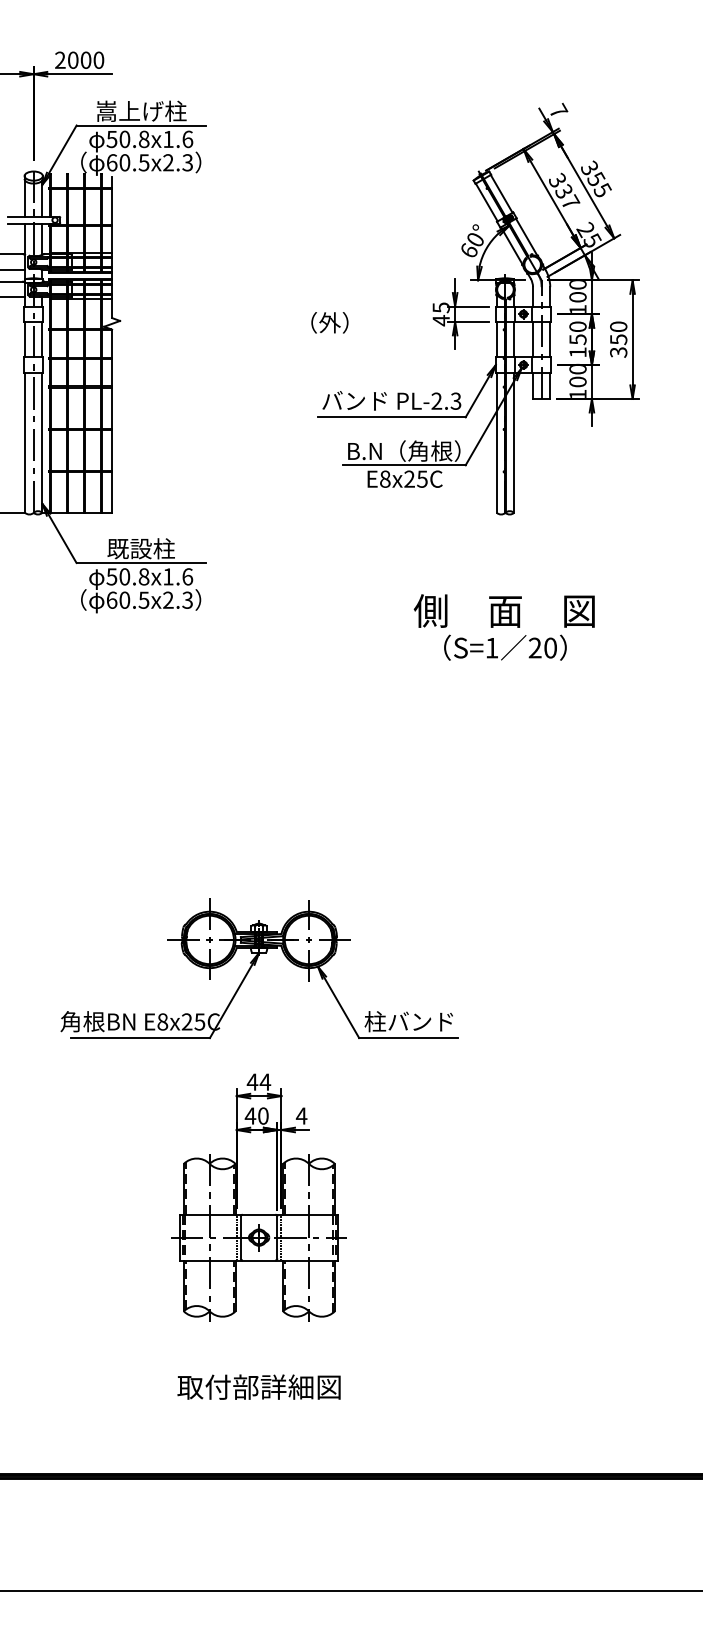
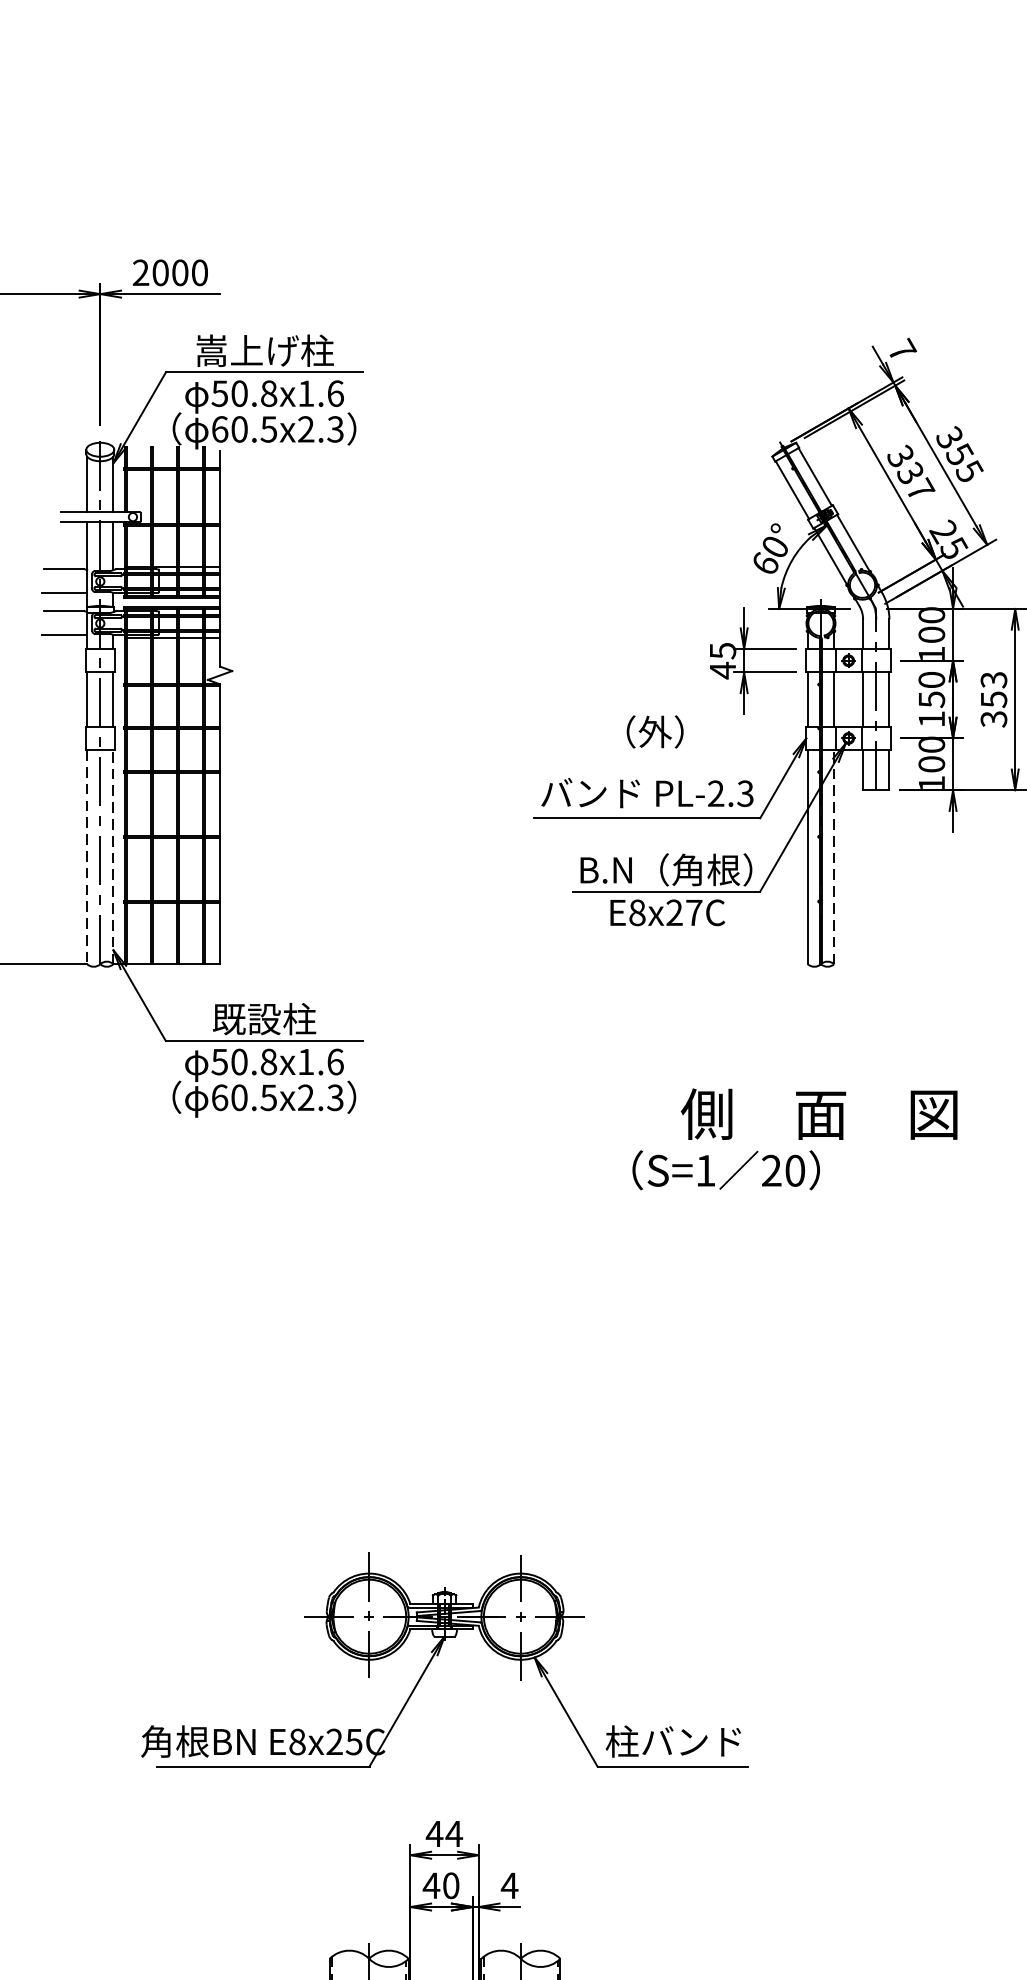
text: (329, 322) -> (654, 731), moved
text: (618, 326) -> (993, 679), 350 -> 353
line: (42, 442) -> (113, 856), solid -> dashed
line: (514, 442) -> (834, 856), solid -> dashed
line: (25, 443) -> (87, 858), solid -> dashed
text: (422, 478) -> (694, 911), E8x25C -> E8x27C
text: (505, 647) -> (726, 1169), moved

